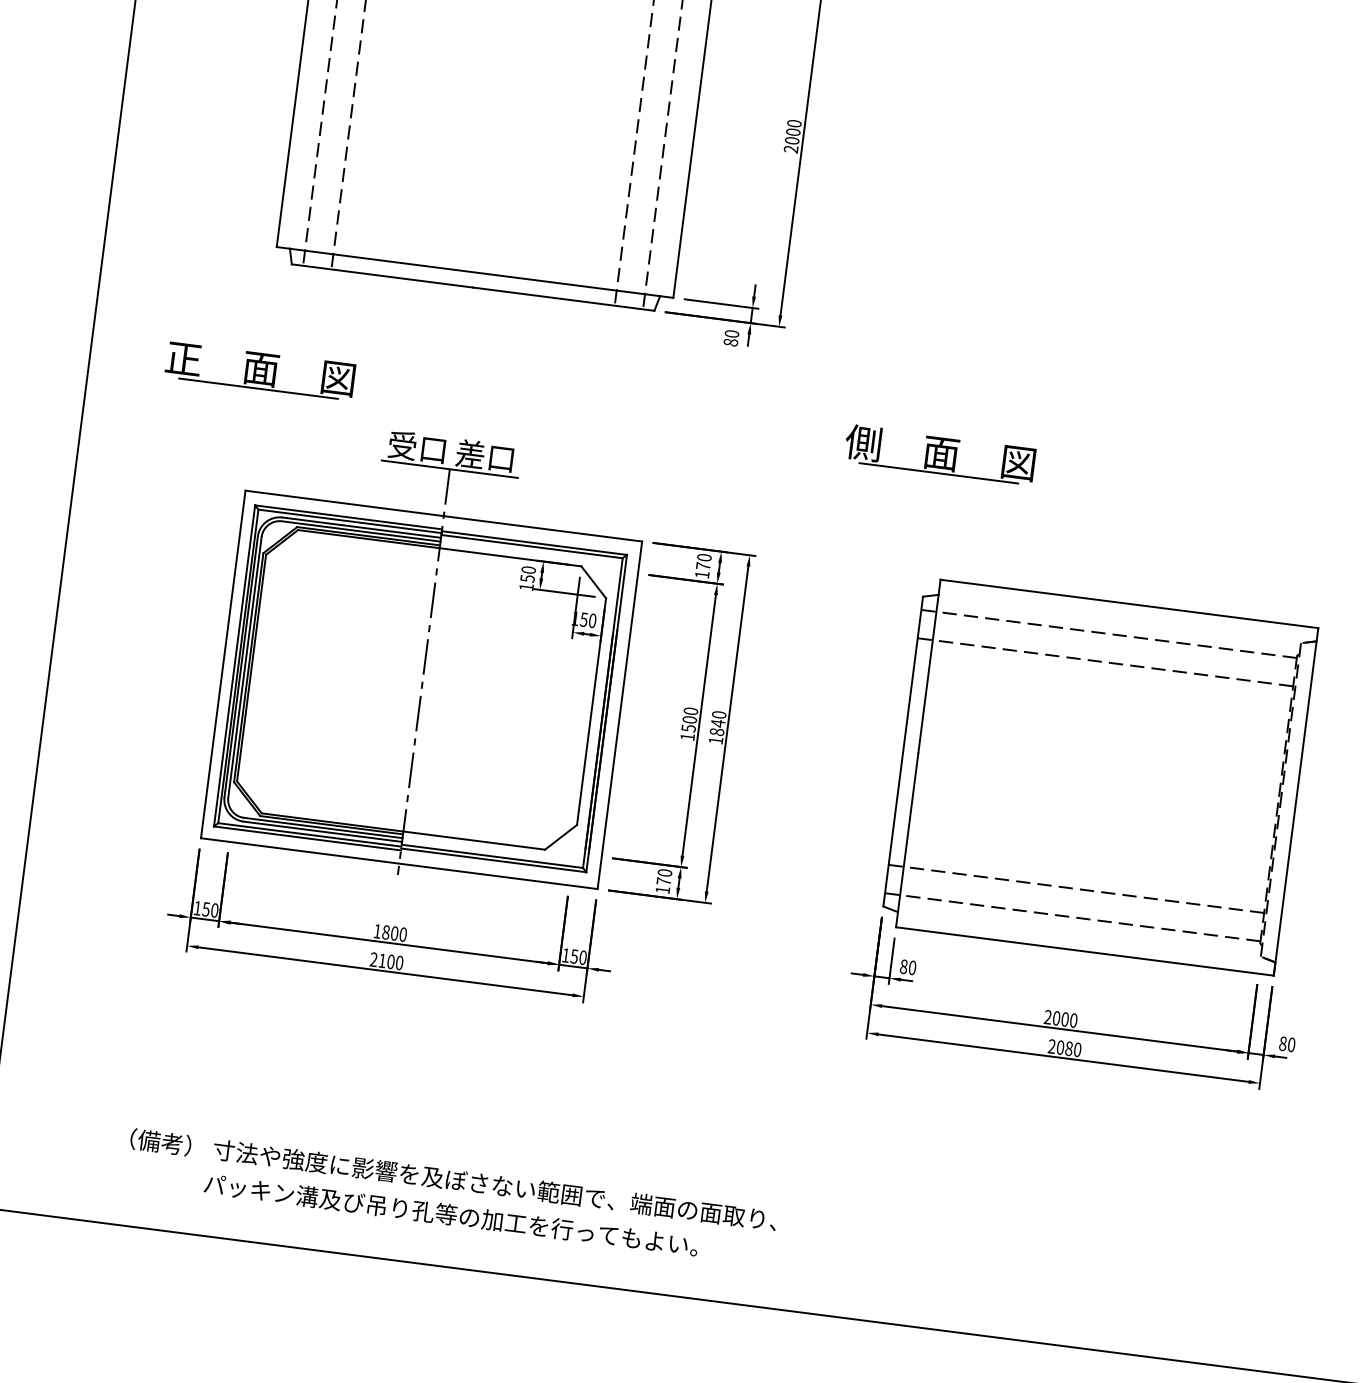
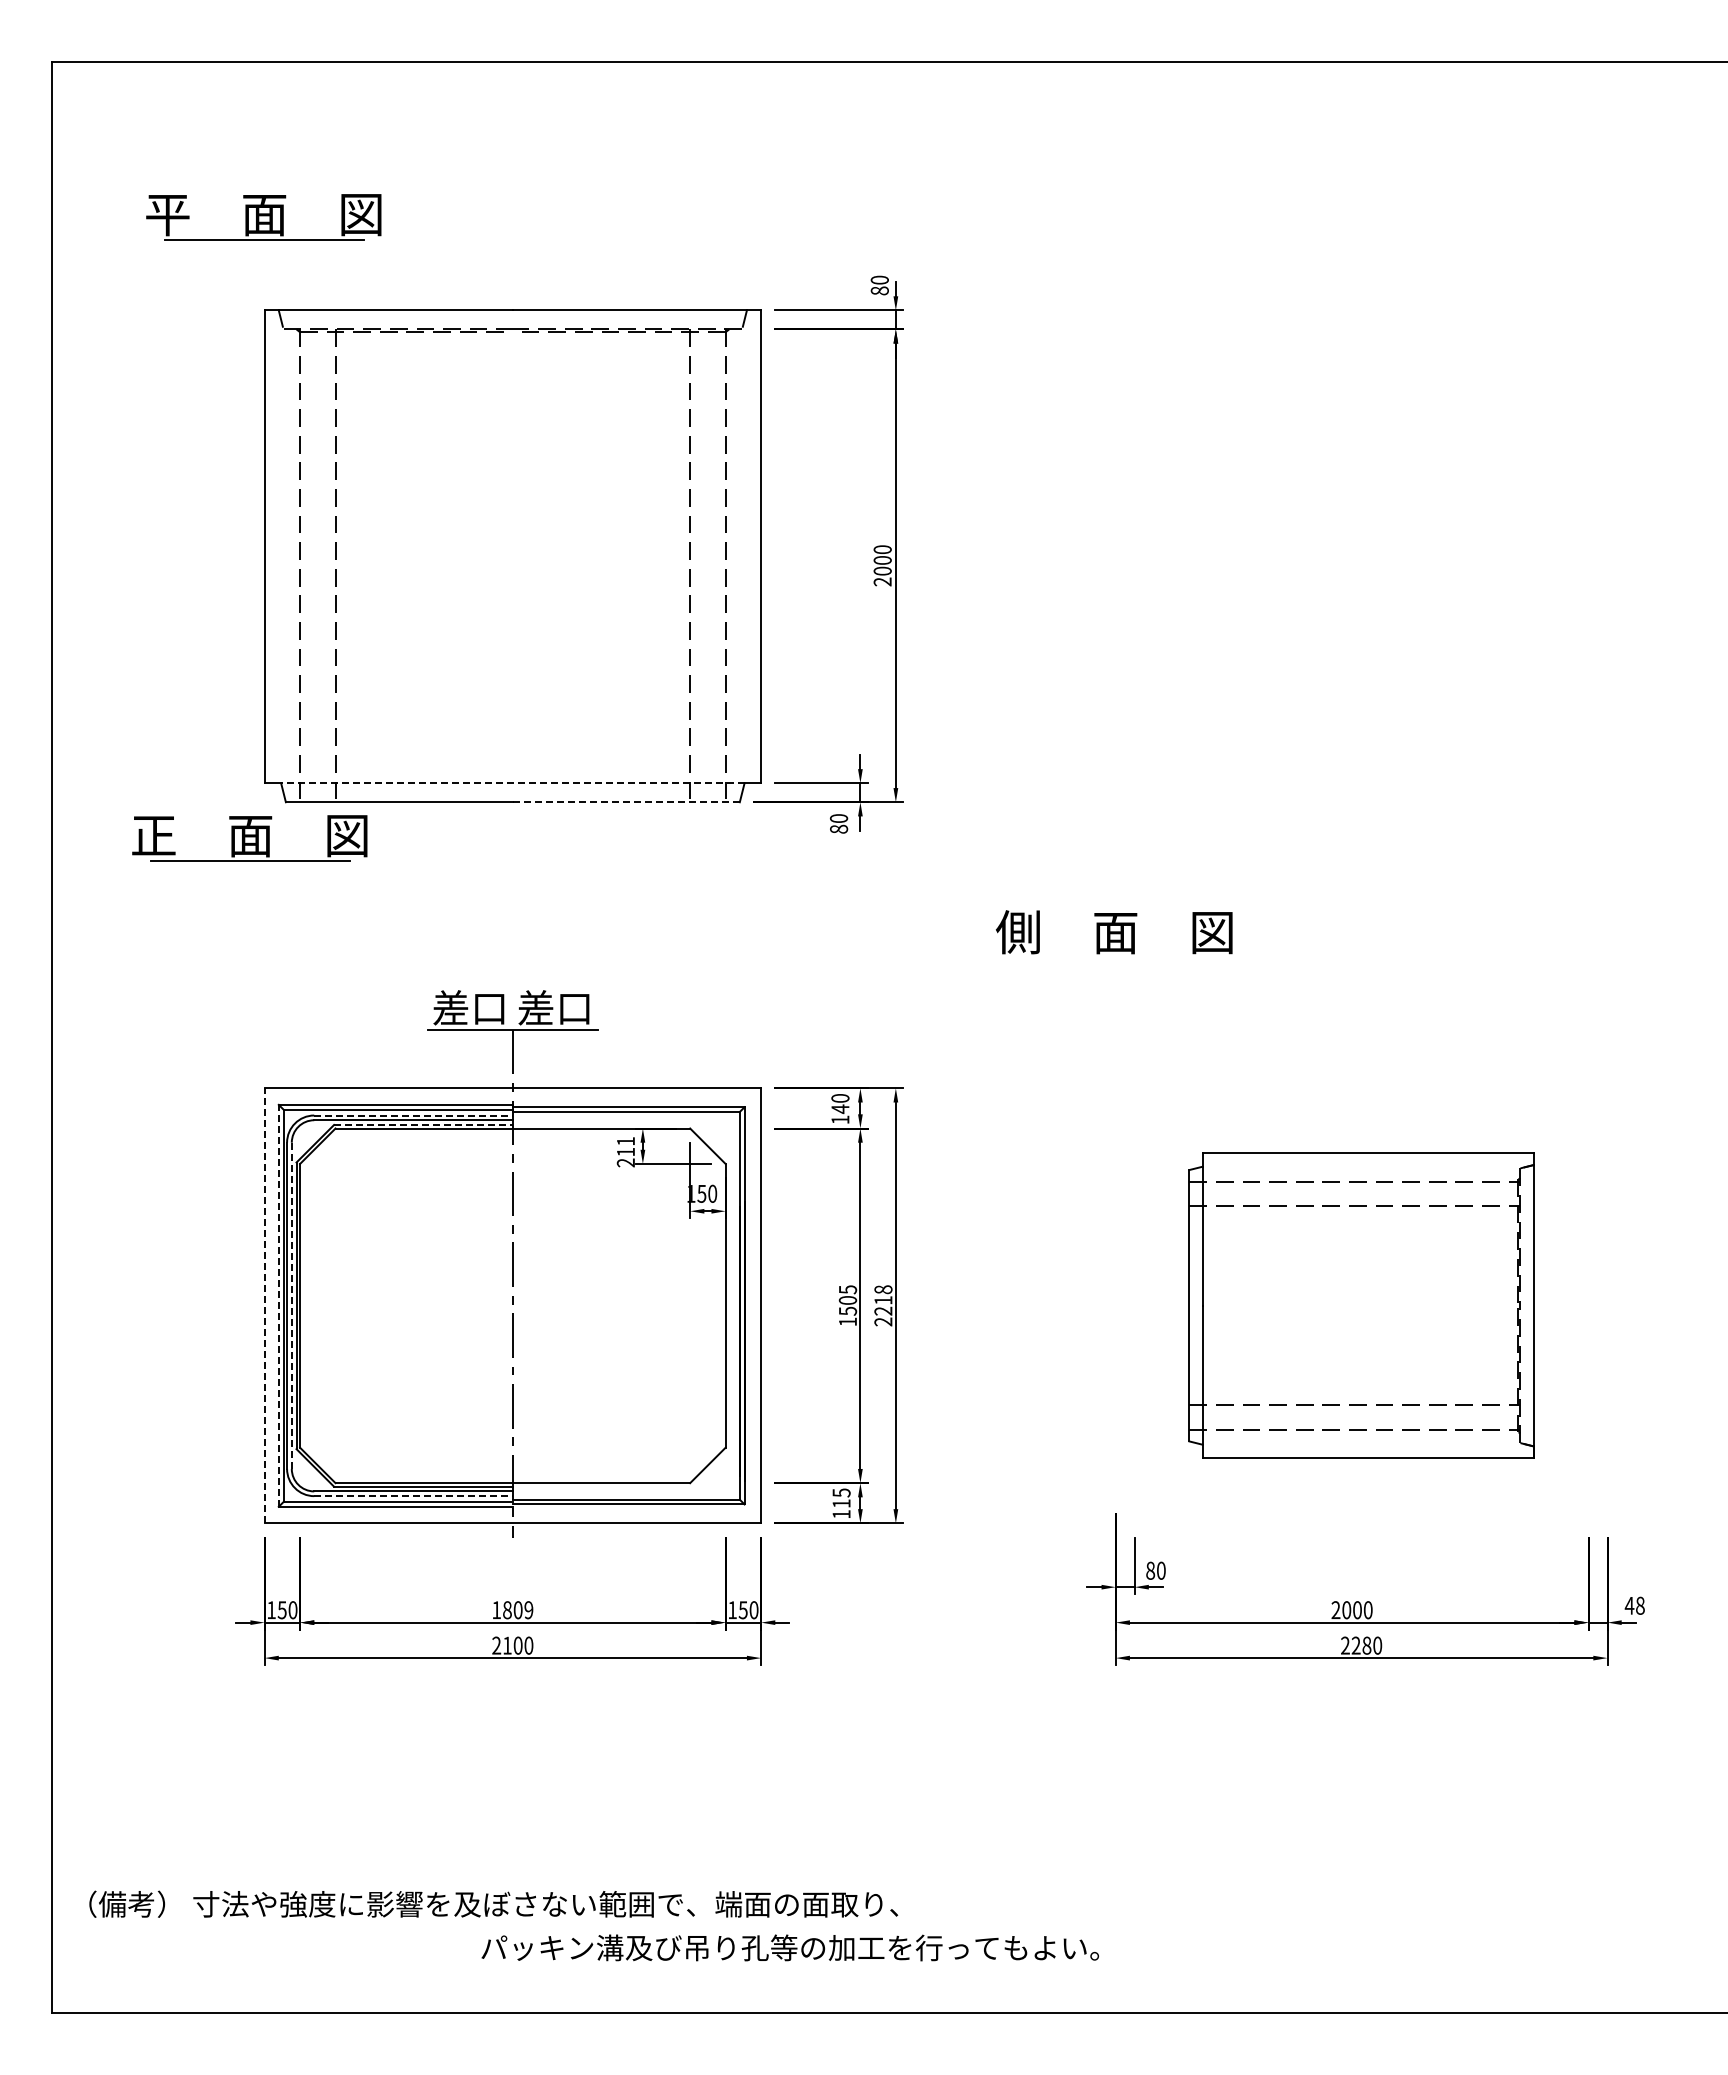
line: (474, 272) -> (512, 783), solid -> dashed
line: (563, 299) -> (626, 802), solid -> dashed
part: (259, 370) -> (249, 838), moved
text: (402, 445) -> (450, 1007), 受口 -> 差口
line: (938, 473) -> (1115, 957), removed
line: (362, 527) -> (414, 1115), solid -> dashed
line: (368, 535) -> (423, 1124), solid -> dashed
text: (703, 566) -> (840, 1109), 170 -> 140
text: (527, 578) -> (625, 1152), 150 -> 211
line: (223, 664) -> (264, 1305), solid -> dashed
line: (234, 665) -> (278, 1305), solid -> dashed
line: (244, 666) -> (291, 1305), solid -> dashed
text: (690, 711) -> (847, 1289), 1500 -> 1505
text: (717, 727) -> (883, 1305), 1840 -> 2218
part: (1099, 776) -> (1361, 1305), size x0.7
line: (323, 832) -> (414, 1496), solid -> dashed
text: (664, 876) -> (841, 1497), 170 -> 115
text: (402, 934) -> (528, 1610), 1800 -> 1809
text: (1286, 1044) -> (1634, 1605), 80 -> 48
text: (1059, 1047) -> (1355, 1645), 2080 -> 2280
text: (453, 1179) -> (493, 1903), moved
text: (450, 1214) -> (789, 1947), moved

